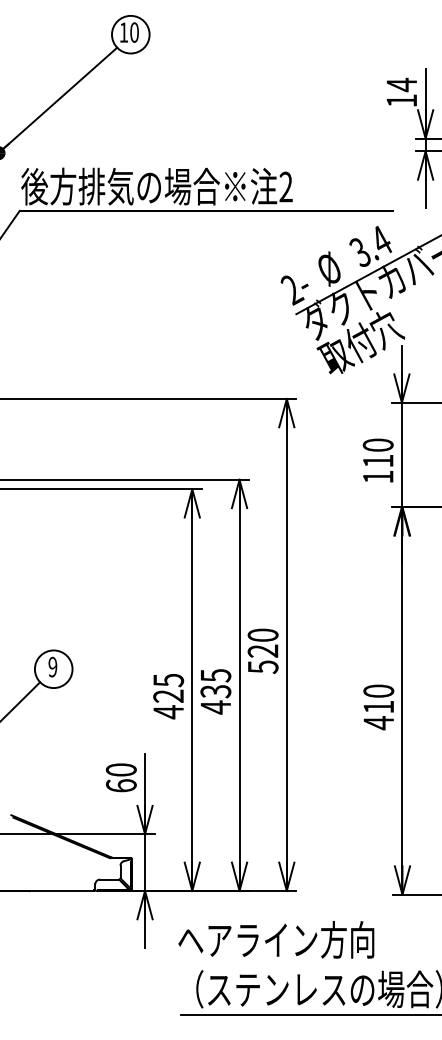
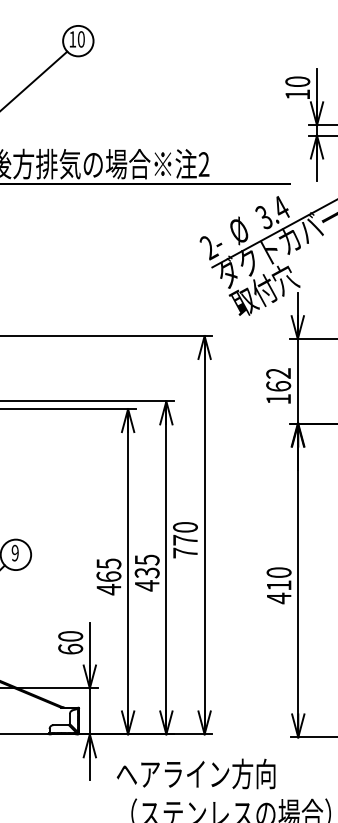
text: (401, 84) -> (297, 81), 14 -> 10
text: (377, 452) -> (278, 379), 110 -> 162
text: (262, 658) -> (184, 546), 520 -> 770
text: (168, 695) -> (108, 576), 425 -> 465

